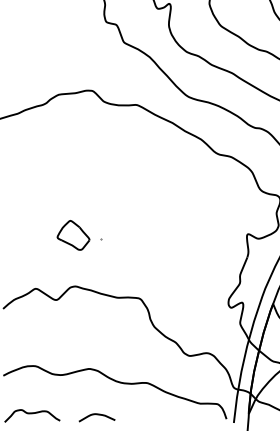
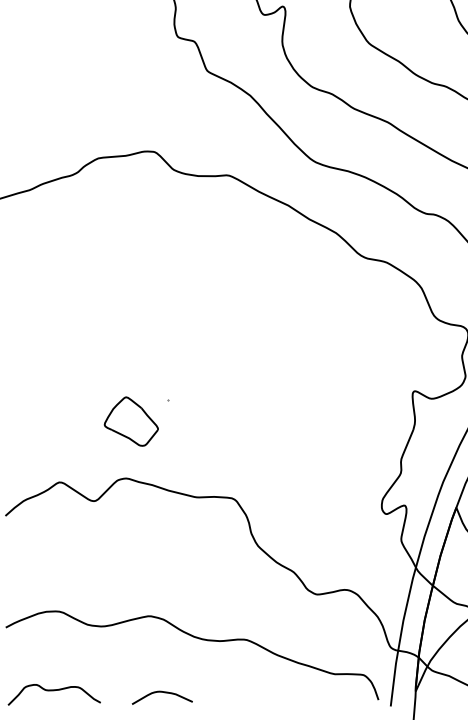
part: (73, 235) -> (131, 421), moved

